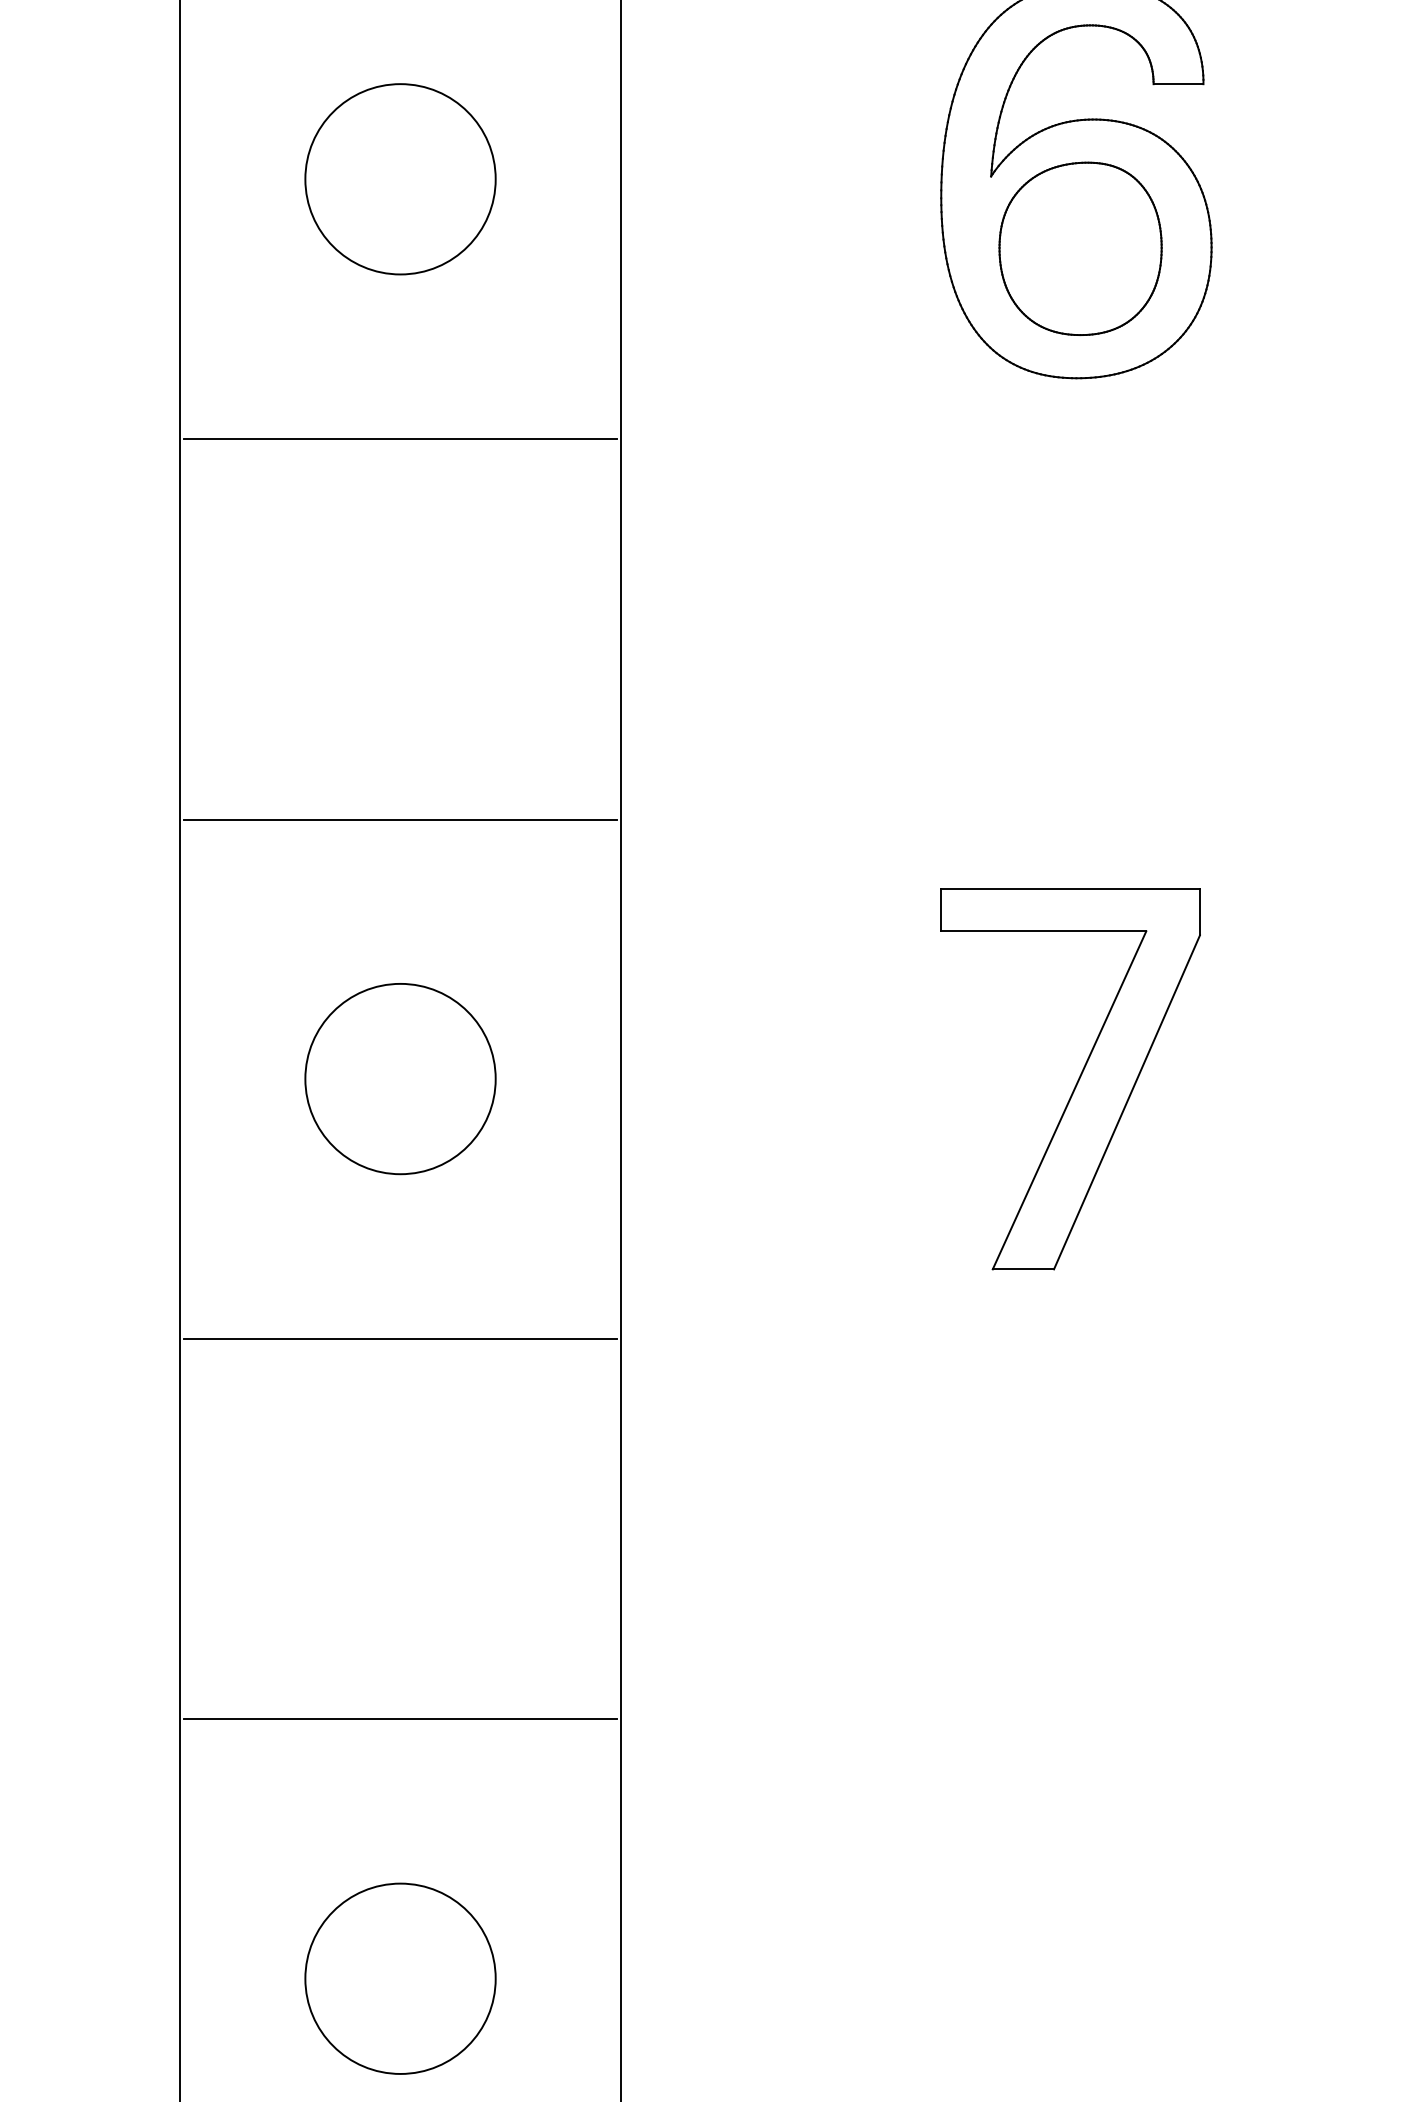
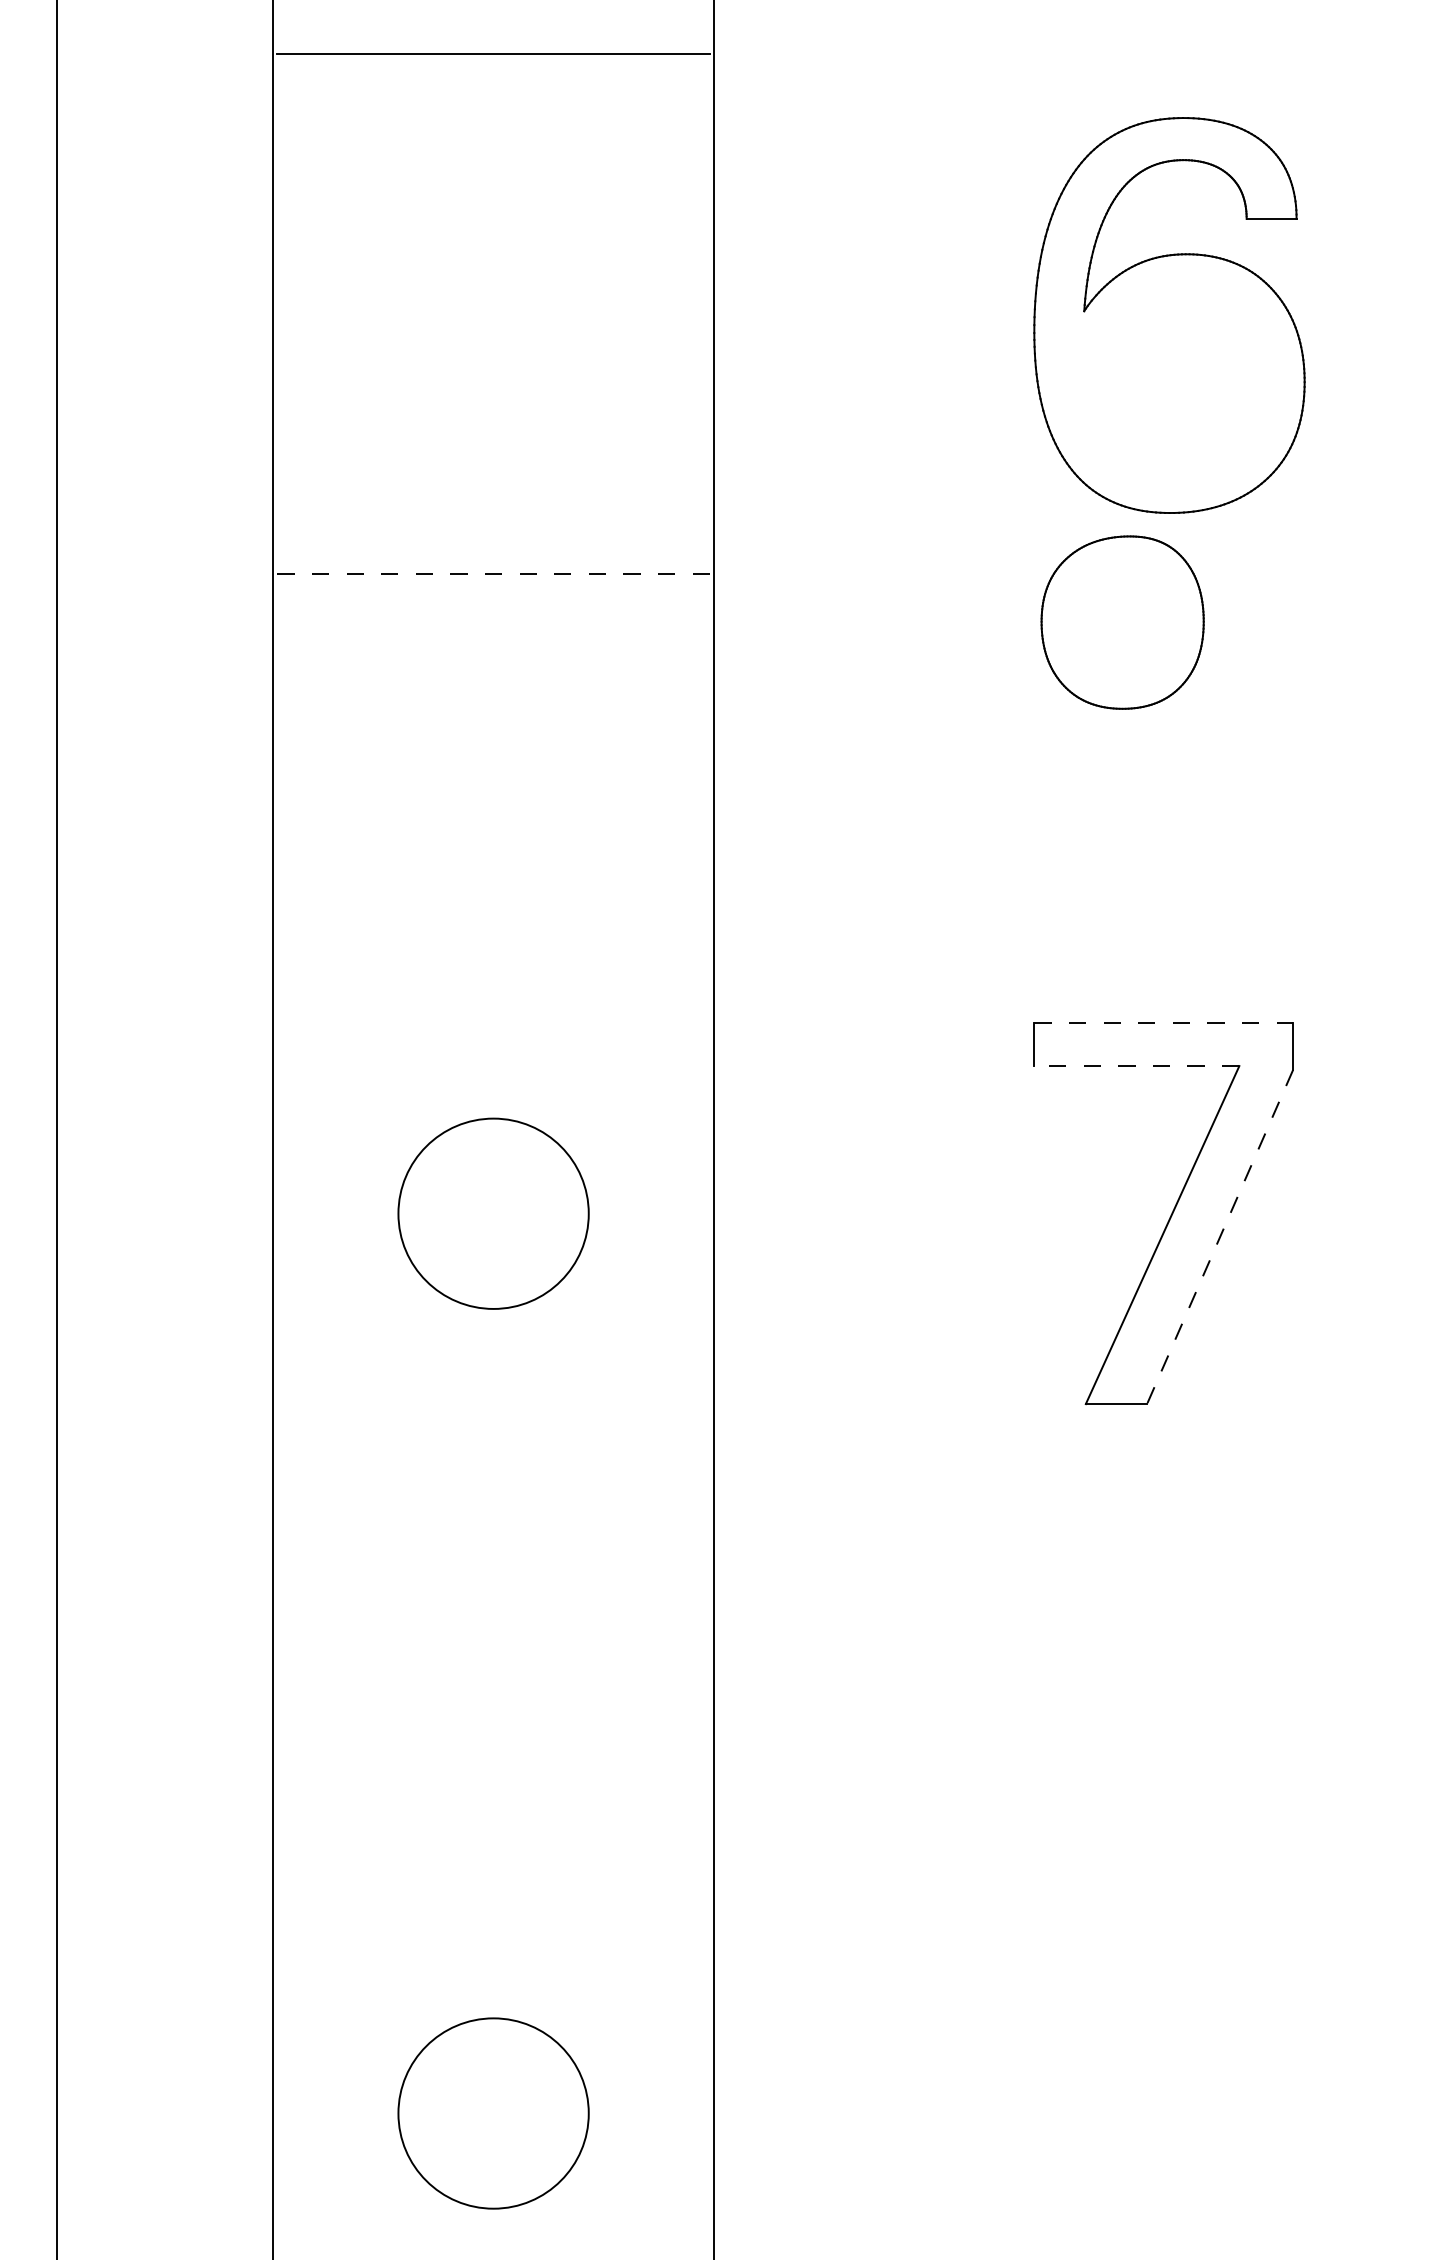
circle: (400, 179) -> (493, 314), removed
part: (1080, 248) -> (1122, 622), moved
line: (401, 438) -> (494, 573), solid -> dashed
line: (400, 819) -> (493, 954), removed
line: (1071, 888) -> (1164, 1023), solid -> dashed
line: (1043, 931) -> (1136, 1066), solid -> dashed
line: (1126, 1102) -> (1219, 1237), solid -> dashed
line: (400, 1338) -> (493, 1473), removed
line: (400, 1718) -> (493, 1853), removed

